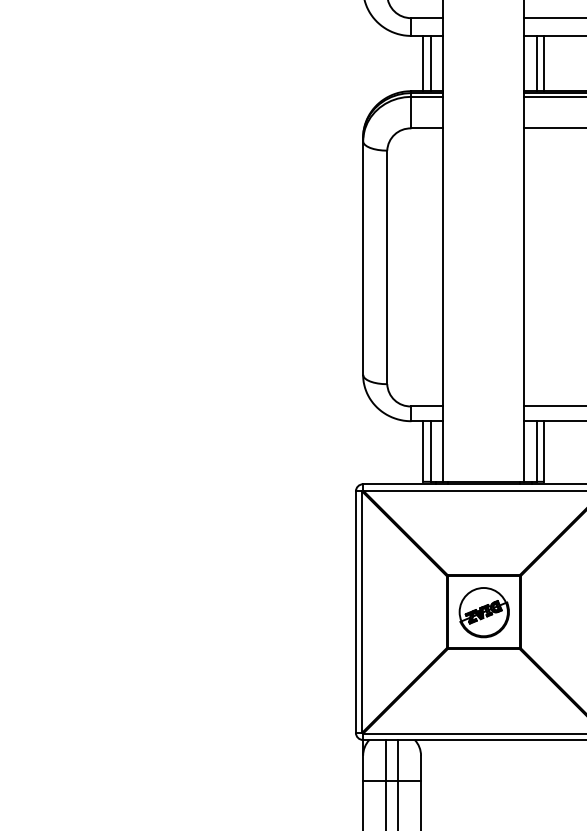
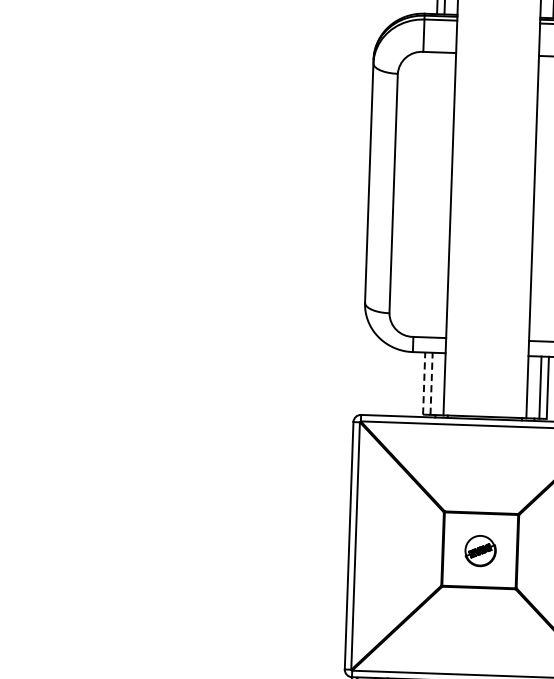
line: (423, 451) -> (424, 383), solid -> dashed
line: (430, 451) -> (431, 383), solid -> dashed
part: (483, 612) -> (479, 550), size x0.6

